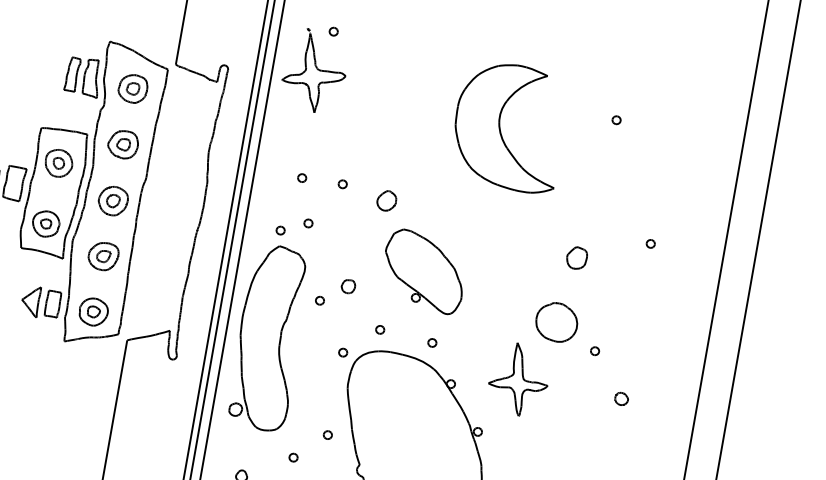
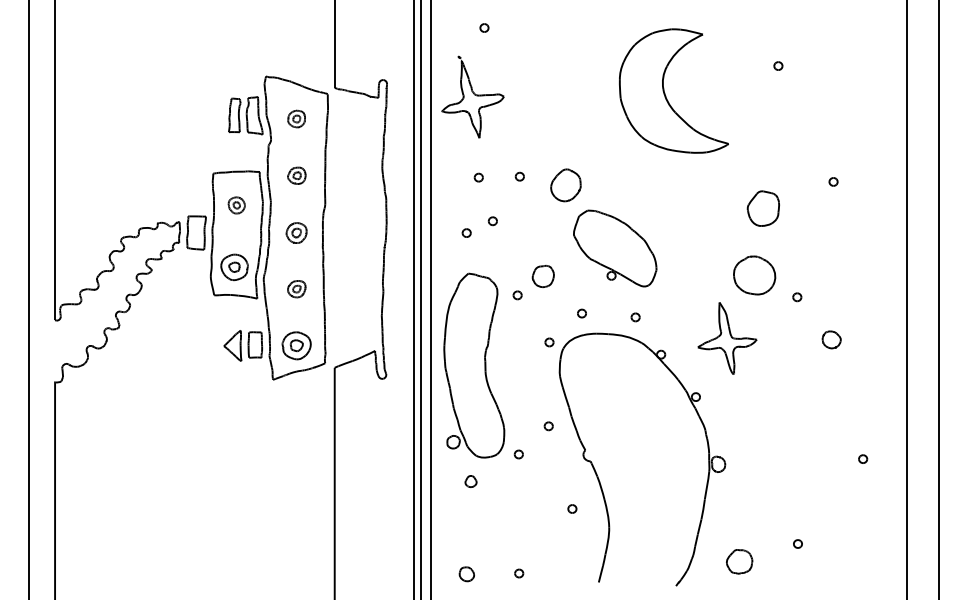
part: (314, 70) -> (472, 96), moved
part: (132, 88) -> (296, 118), size x0.6
part: (123, 144) -> (296, 175), size x0.6
part: (58, 163) -> (236, 205), size x0.6
part: (113, 200) -> (296, 232), size x0.7
part: (387, 201) -> (566, 185), size x1.6
part: (103, 255) -> (296, 288), size x0.6
part: (576, 257) -> (762, 208), size x1.6
part: (347, 286) -> (542, 276), size x1.6
part: (269, 337) -> (474, 365), moved
part: (621, 398) -> (831, 339), size x1.4

